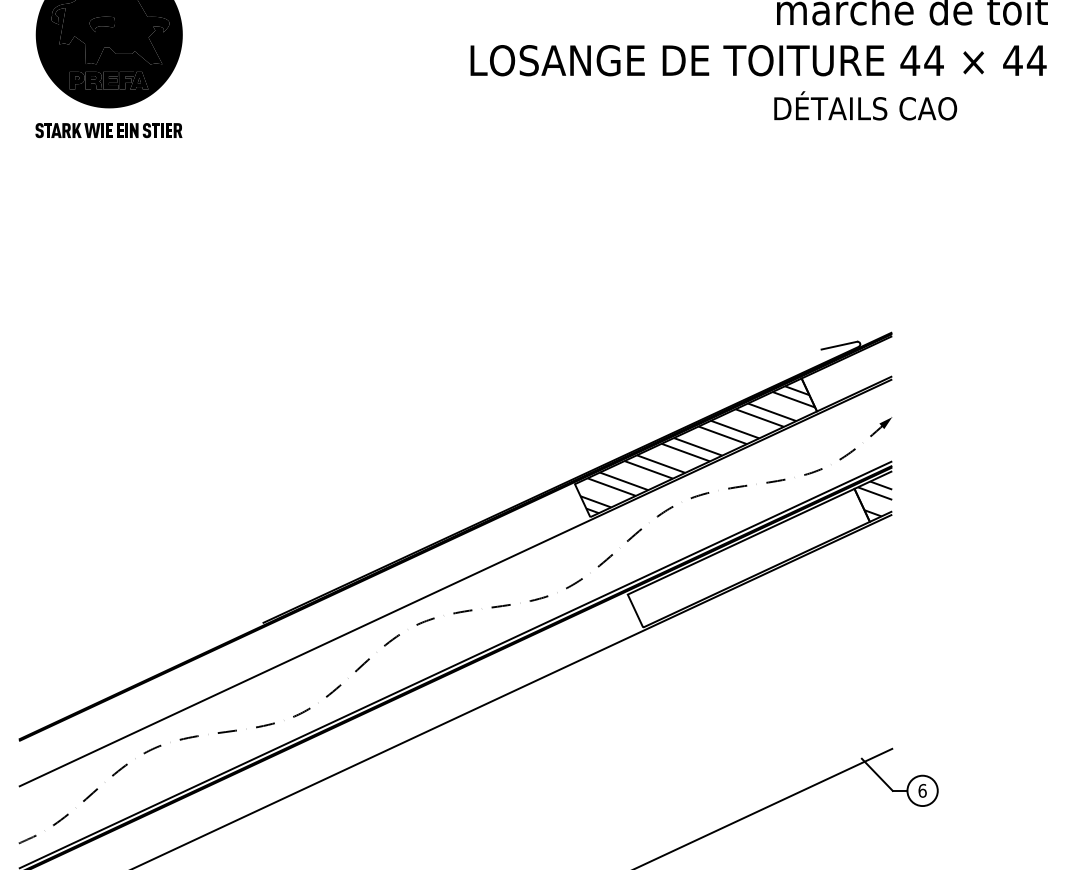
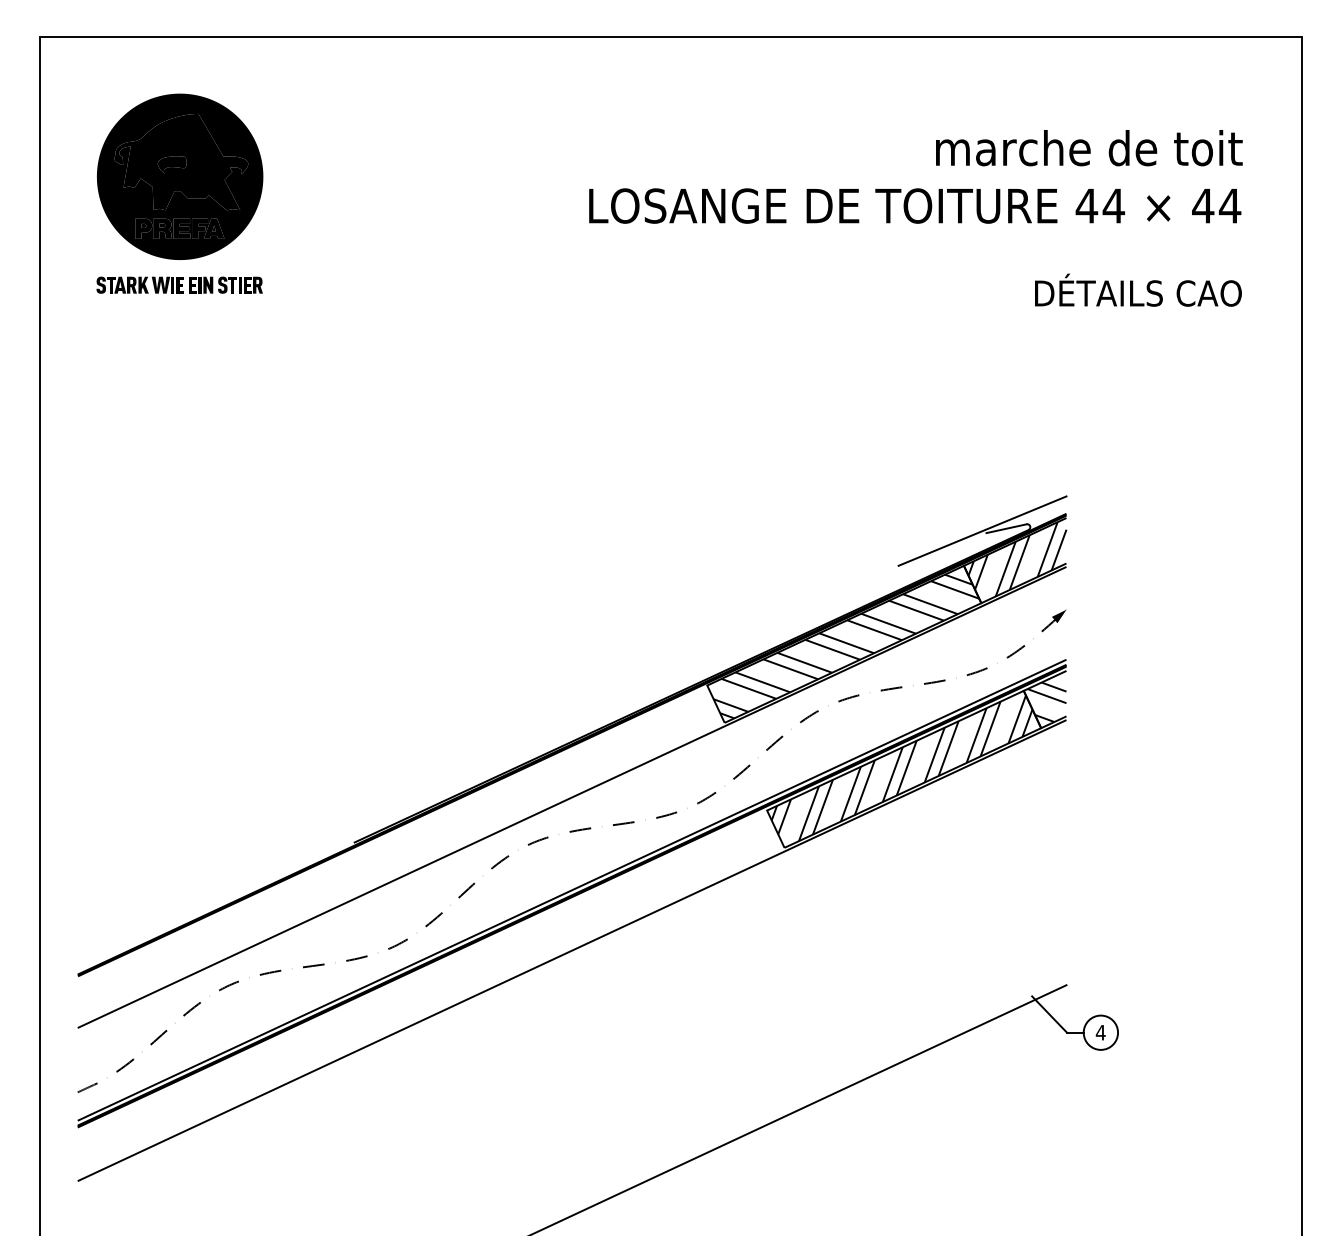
text: (865, 105) -> (1138, 289), moved
line: (818, 347) -> (982, 530), added
hatch: (848, 372) -> (1017, 559), added
hatch: (746, 557) -> (901, 768), added
text: (922, 790) -> (1100, 1032), 6 -> 4

